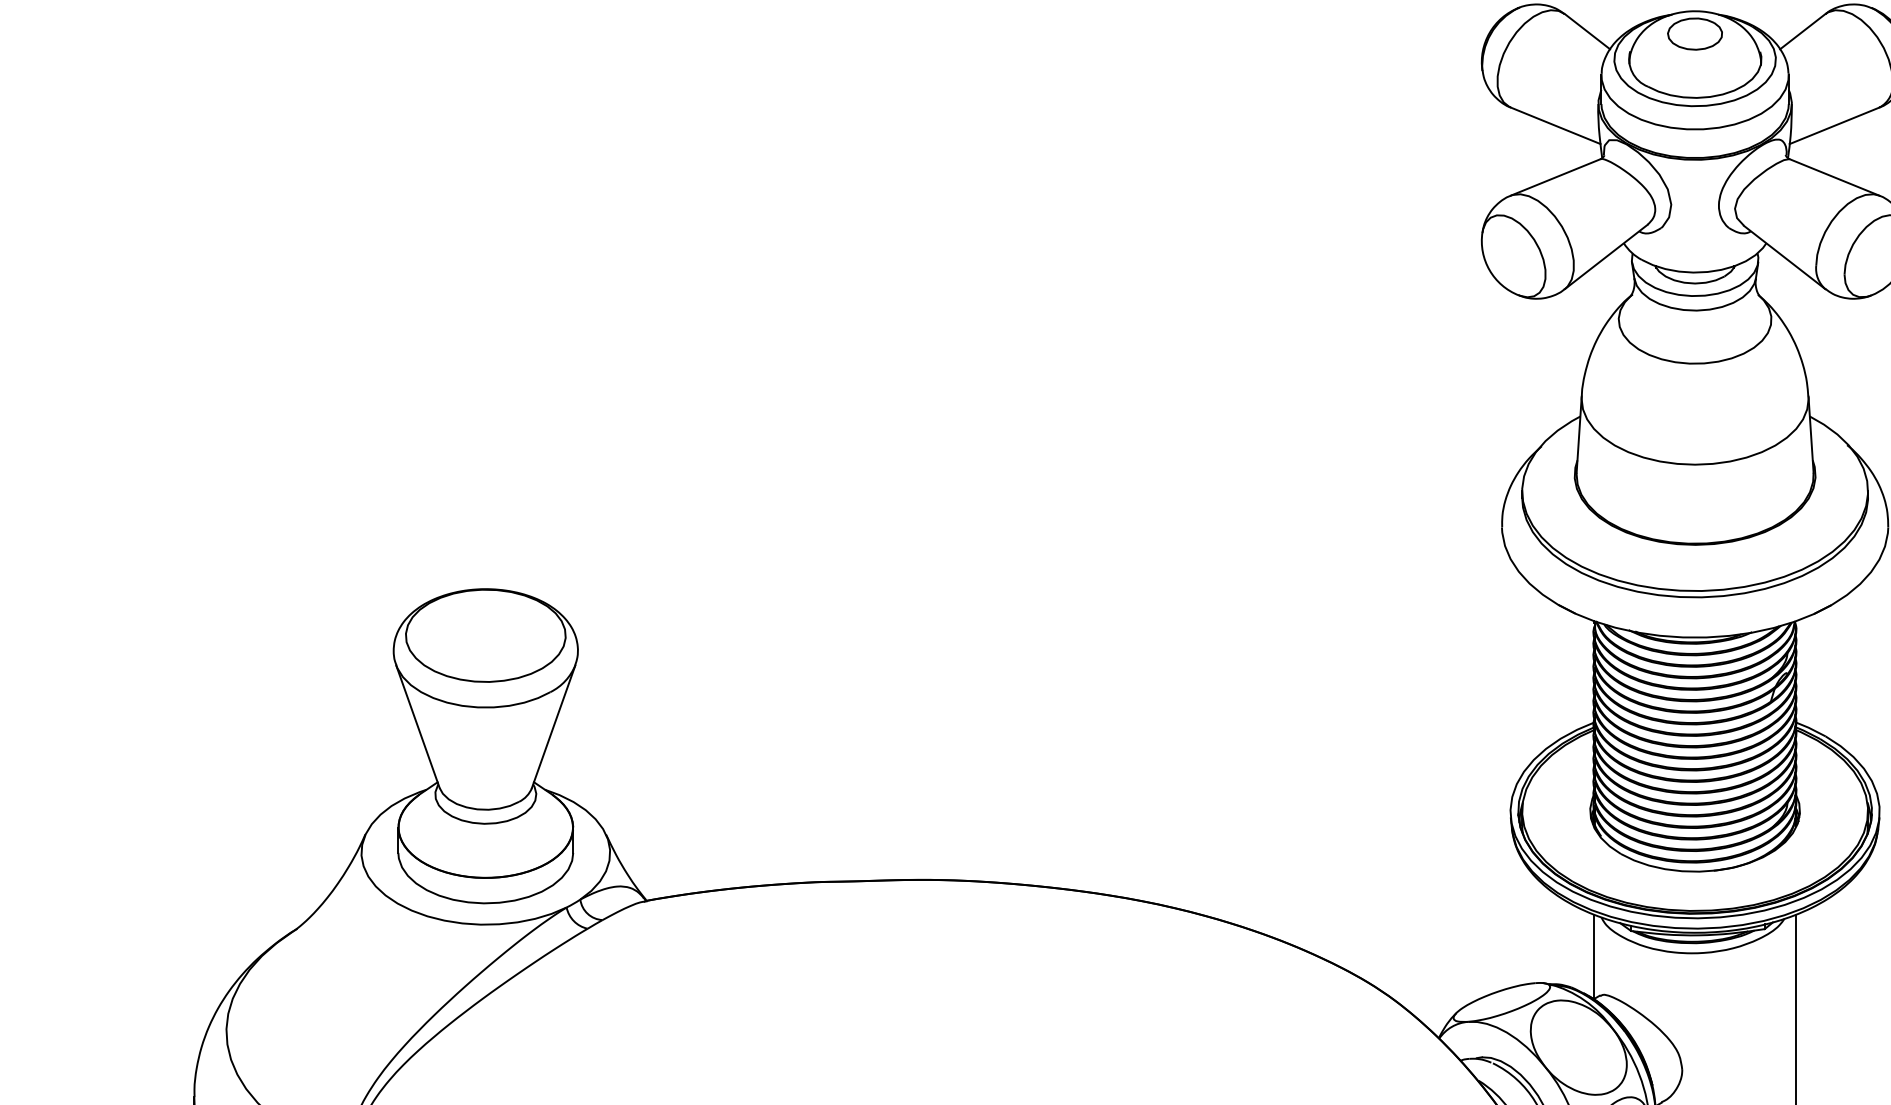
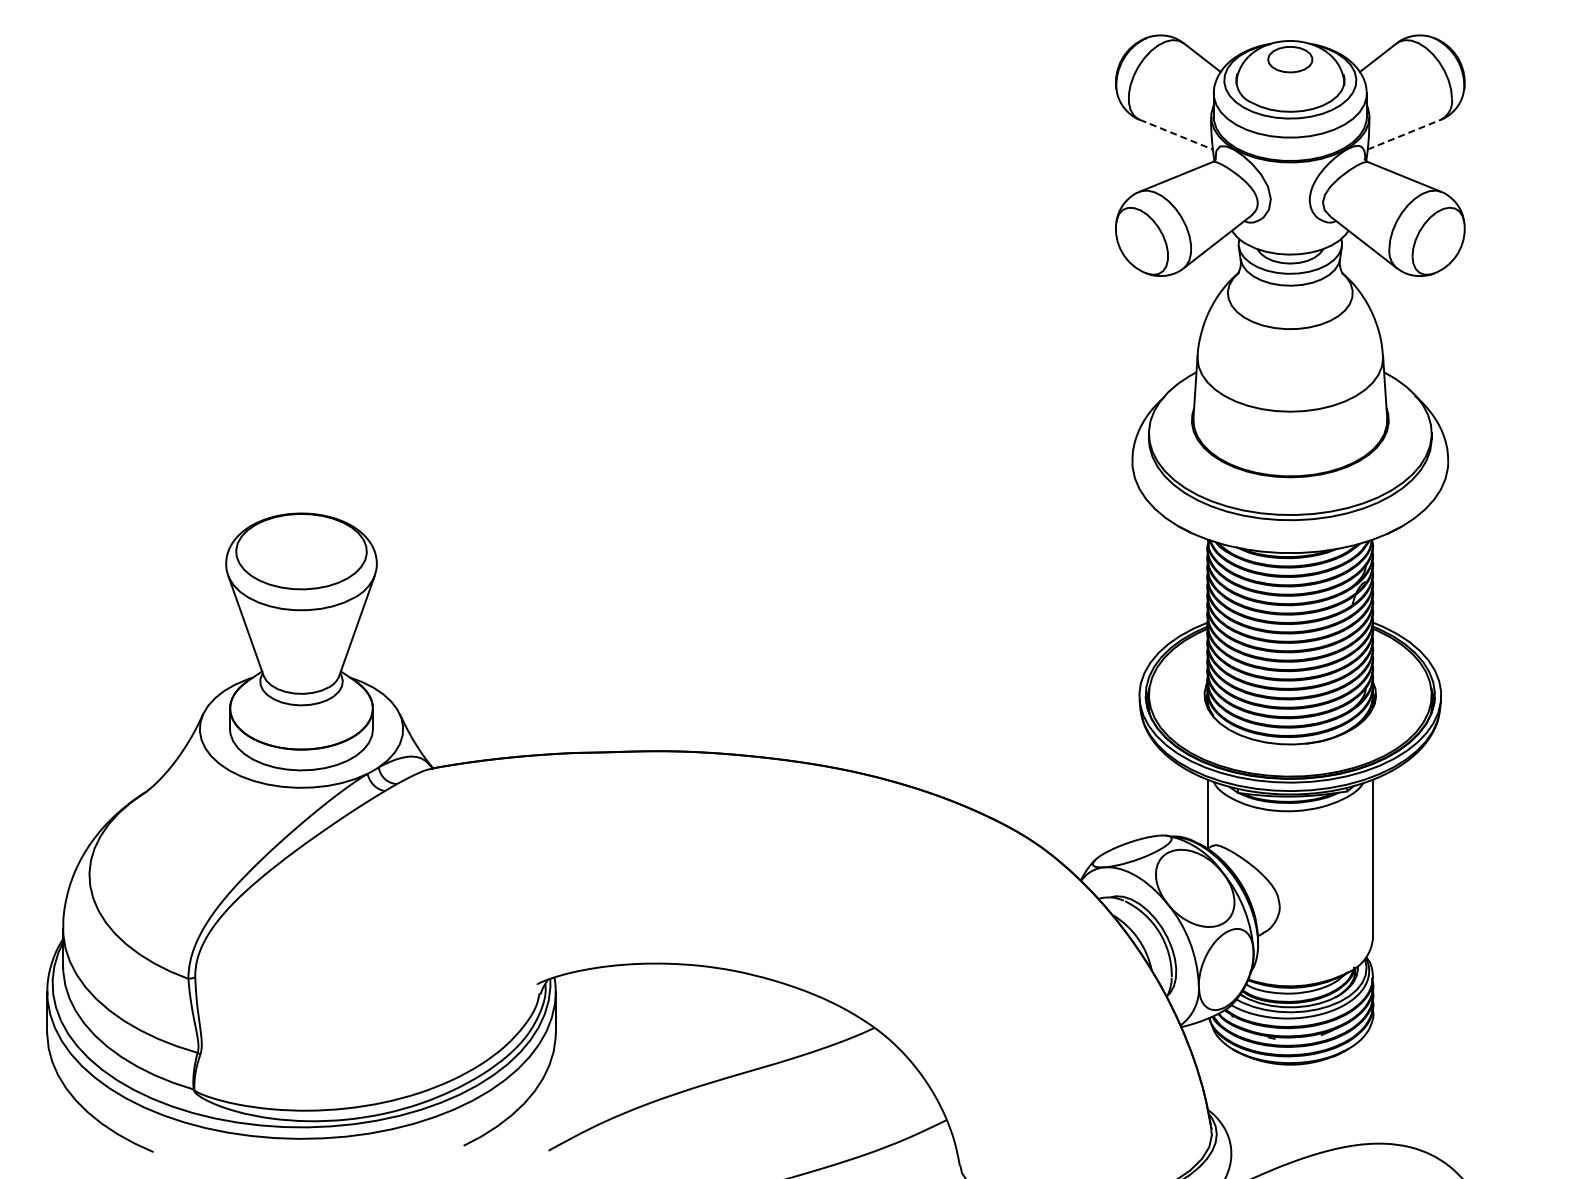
line: (1555, 125) -> (1176, 134), solid -> dashed
line: (1834, 125) -> (1404, 134), solid -> dashed

